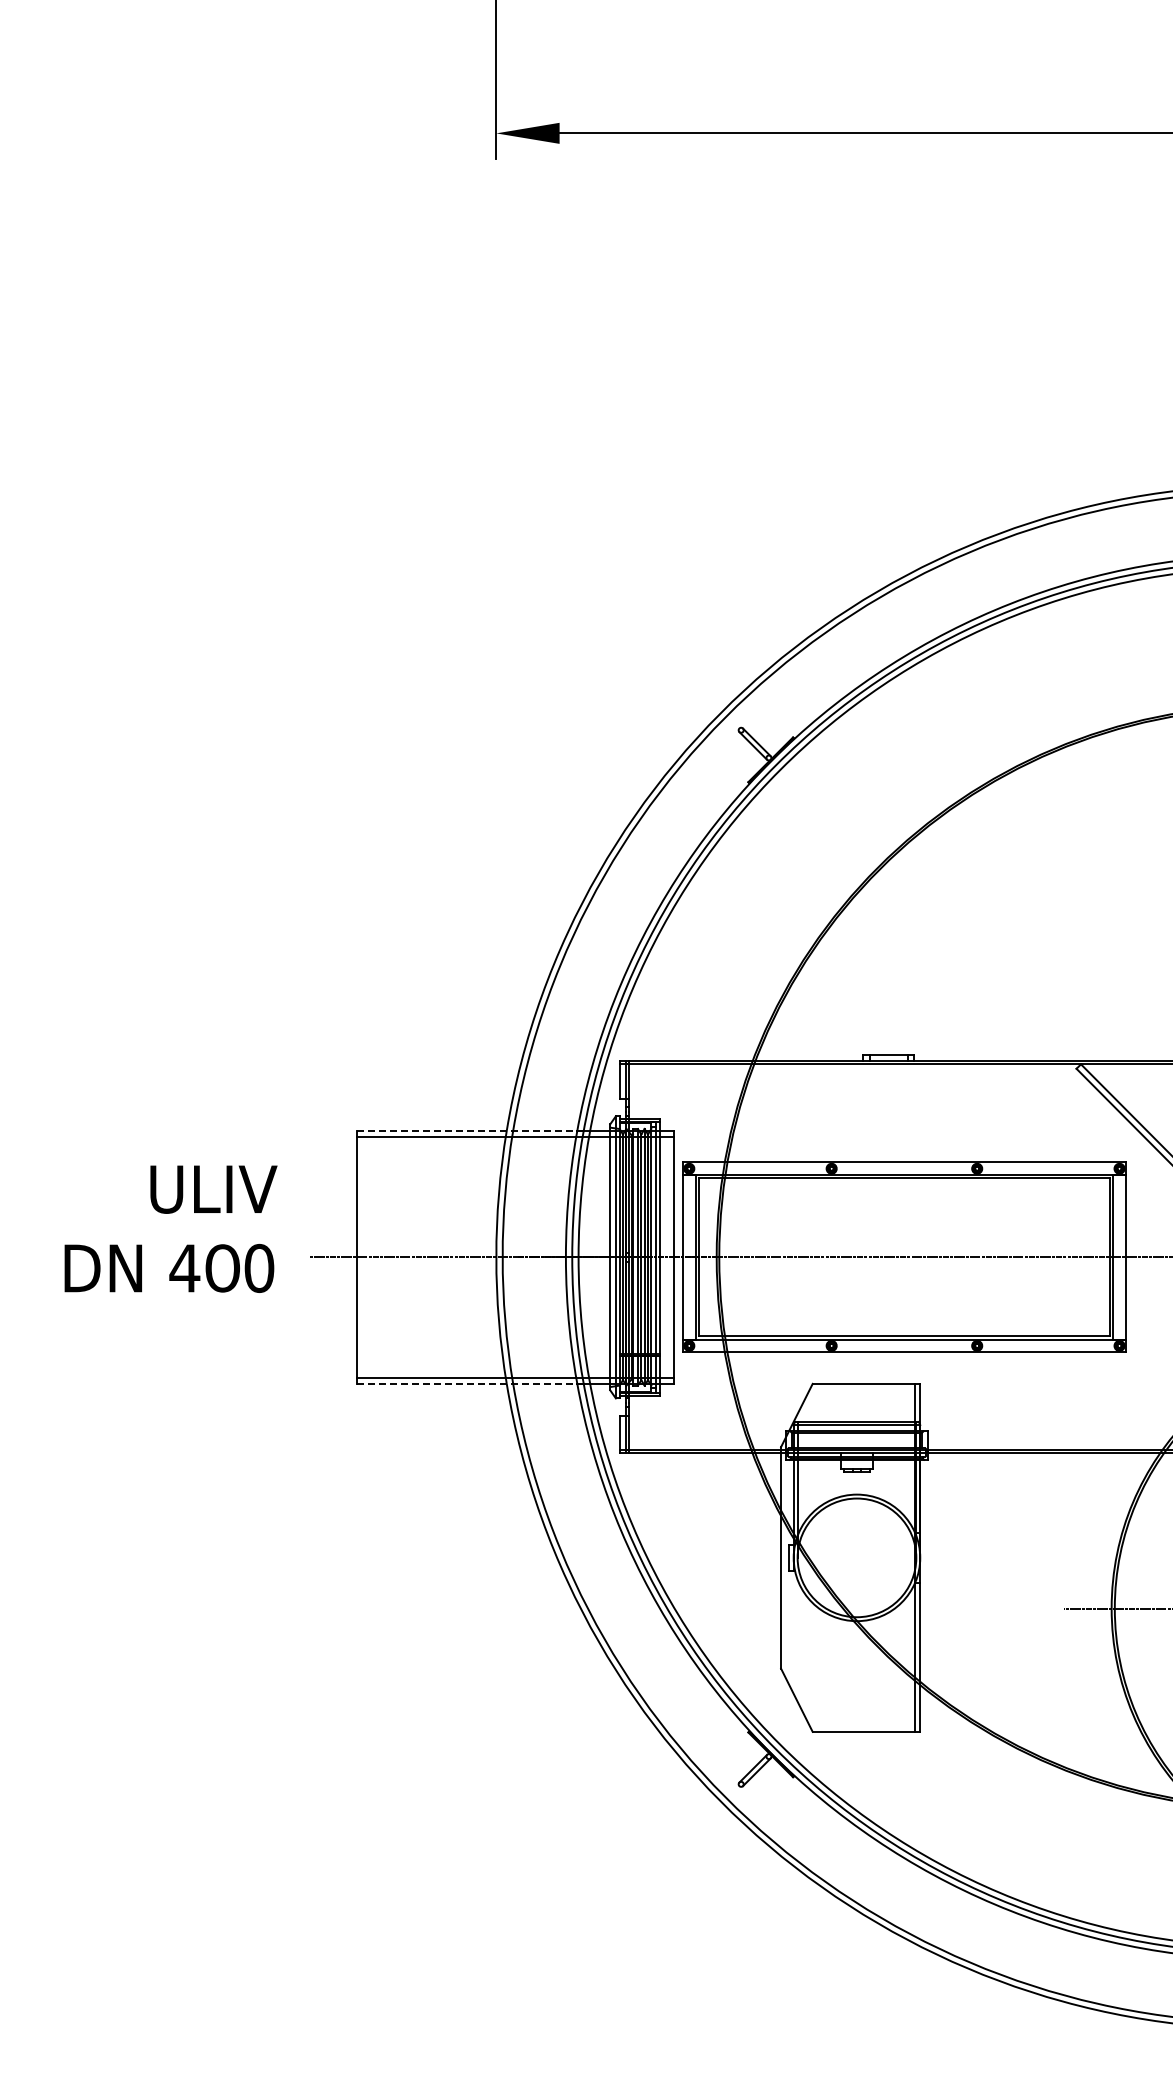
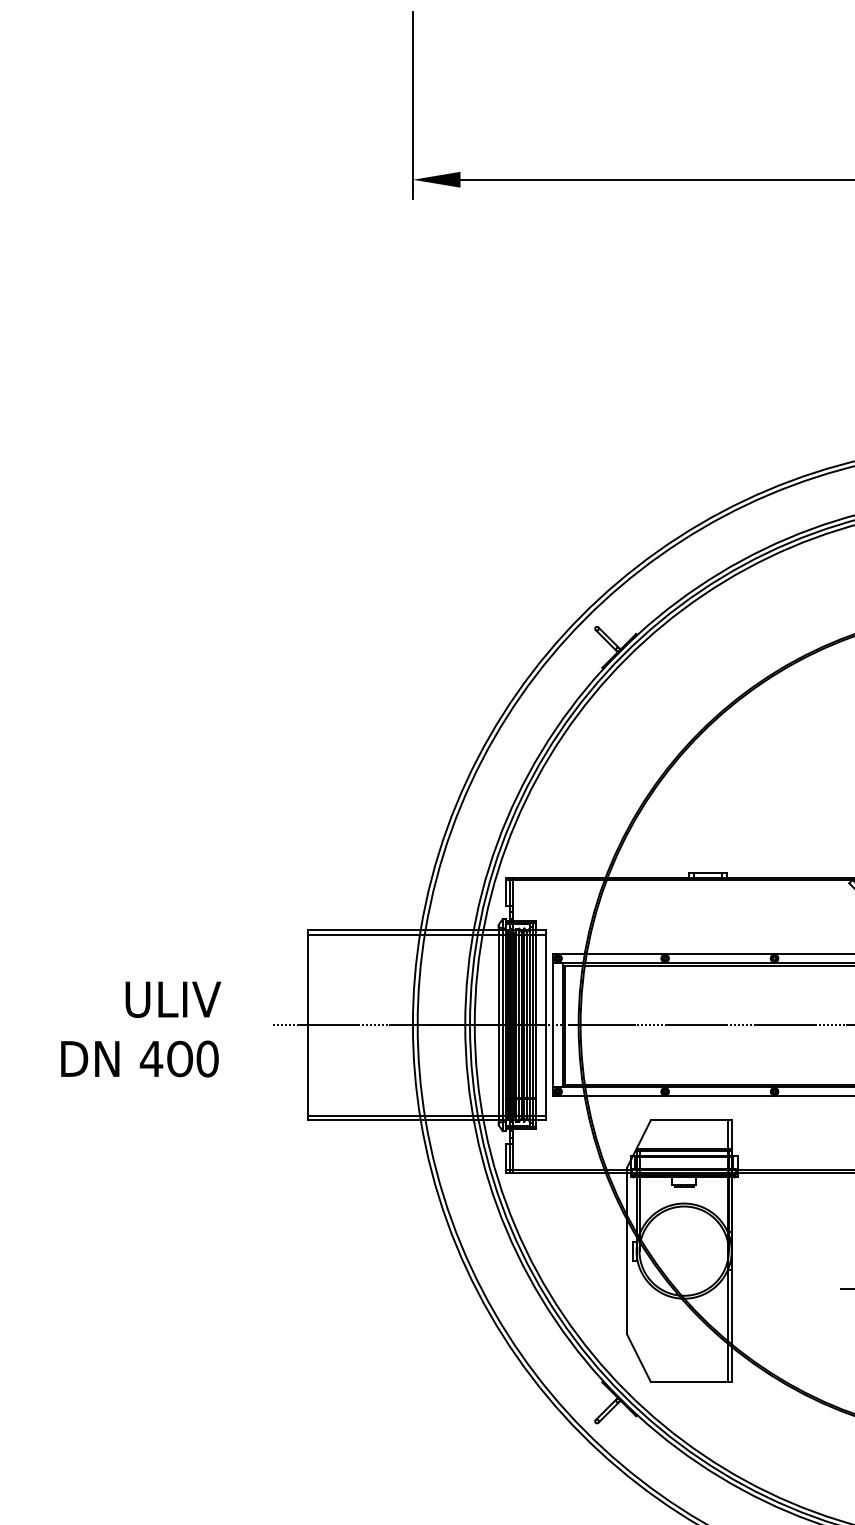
line: (467, 1130) -> (391, 929), dashed -> solid
text: (170, 1228) -> (140, 1028), moved
line: (467, 1383) -> (391, 1119), dashed -> solid

